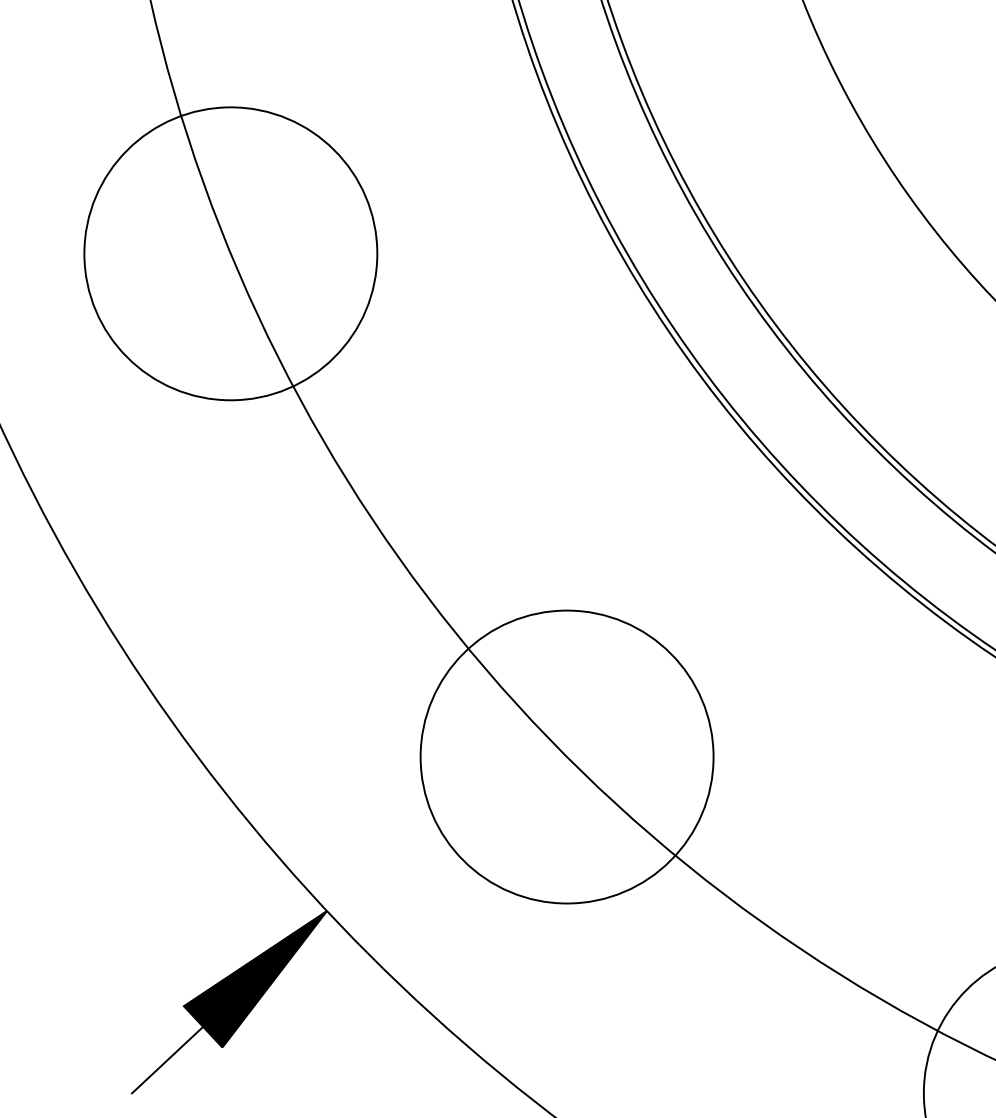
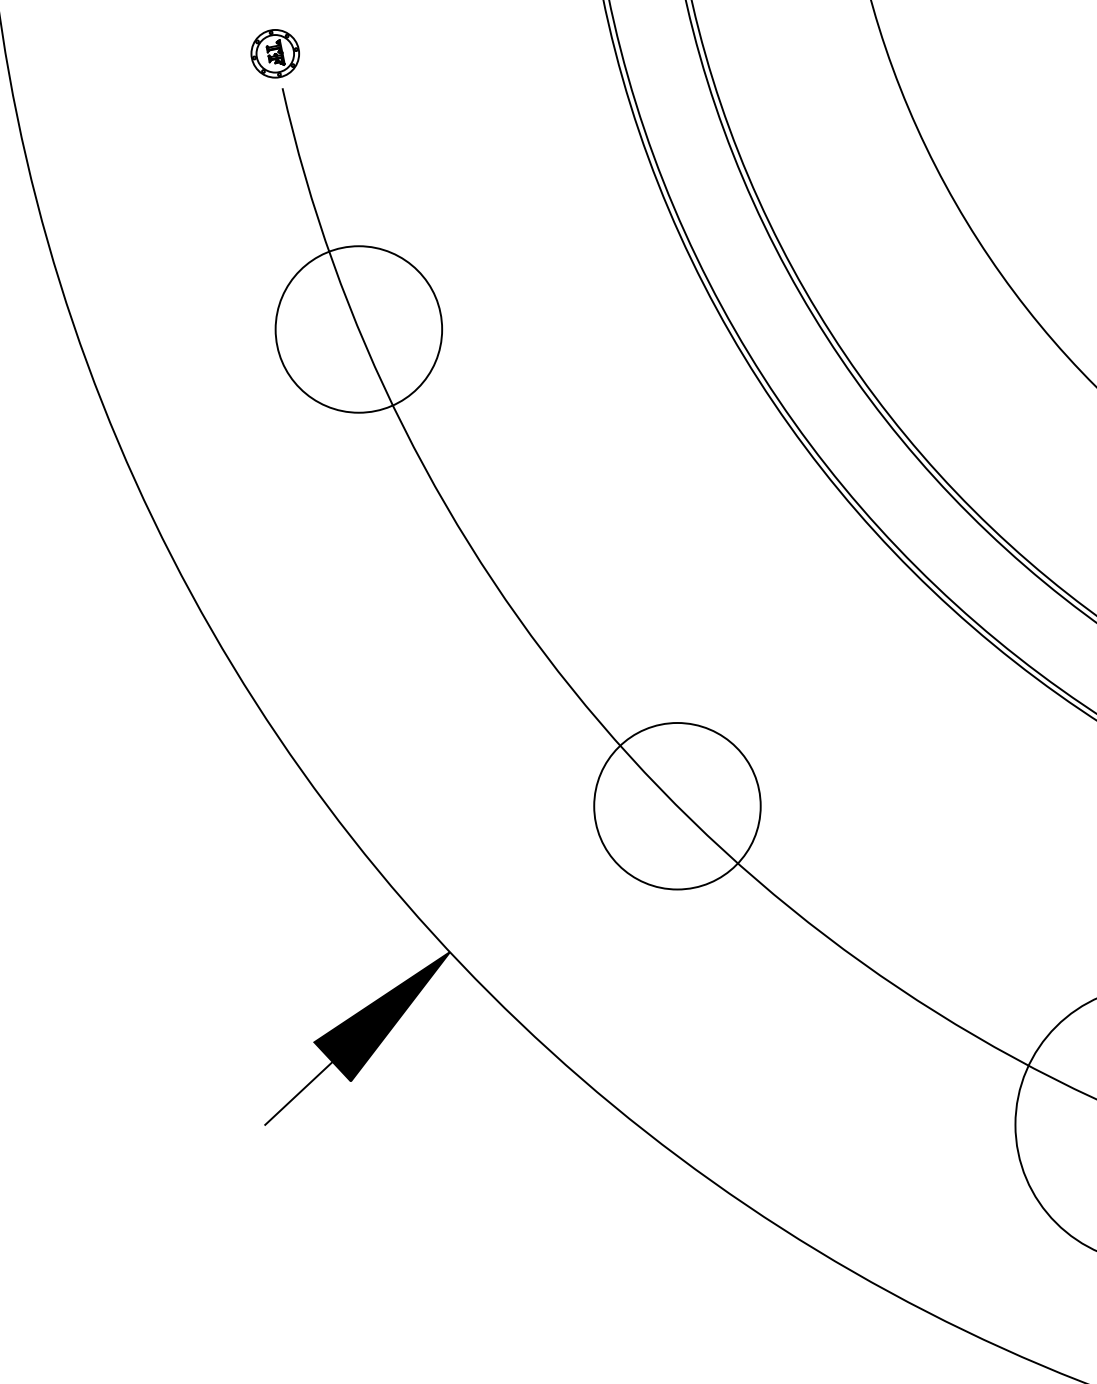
circle: (230, 253) -> (358, 329), size x0.6
circle: (567, 757) -> (677, 806), size x0.6

